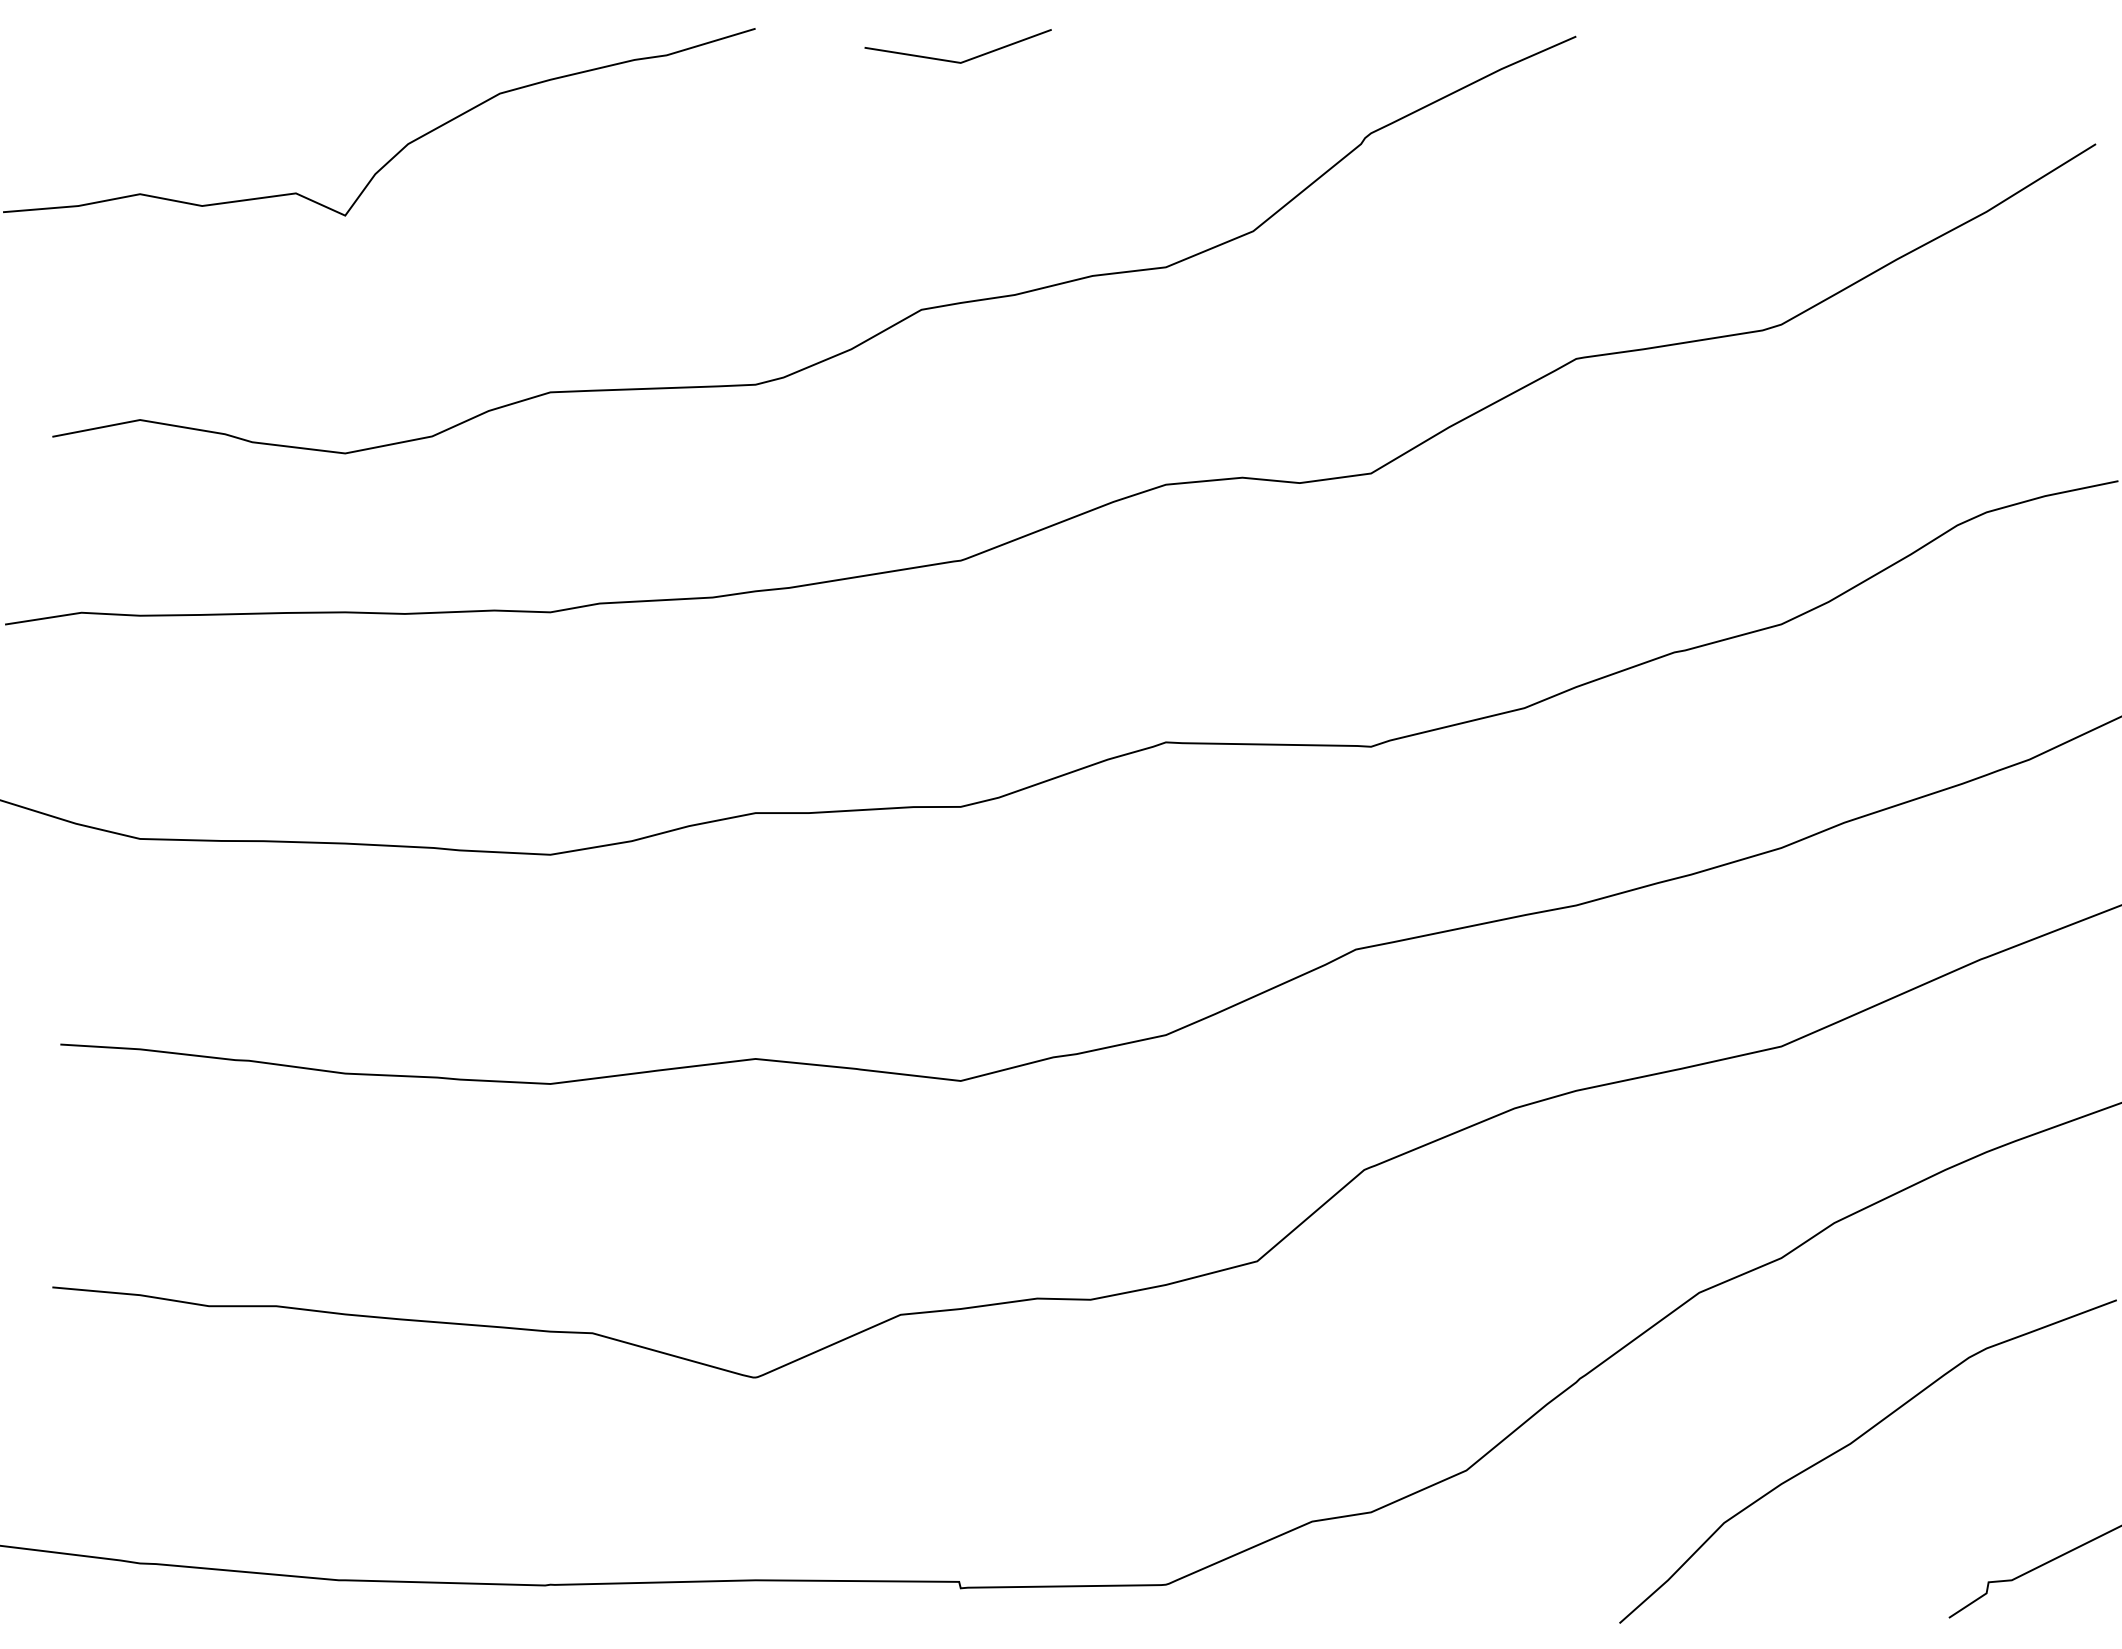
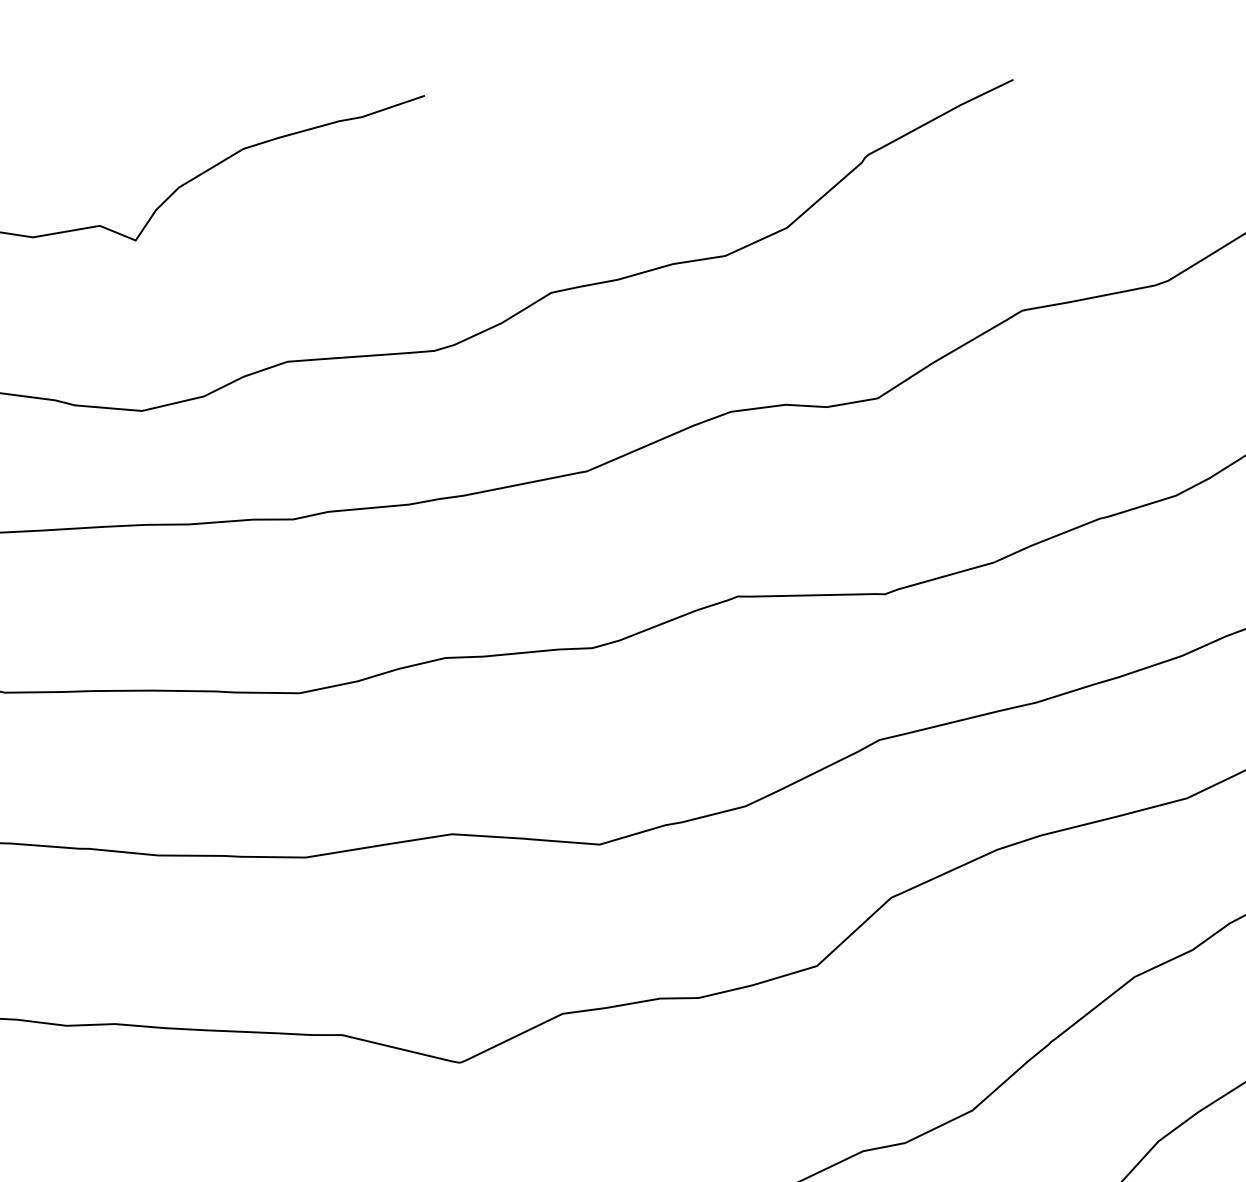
line: (953, 60) -> (567, 113), removed

